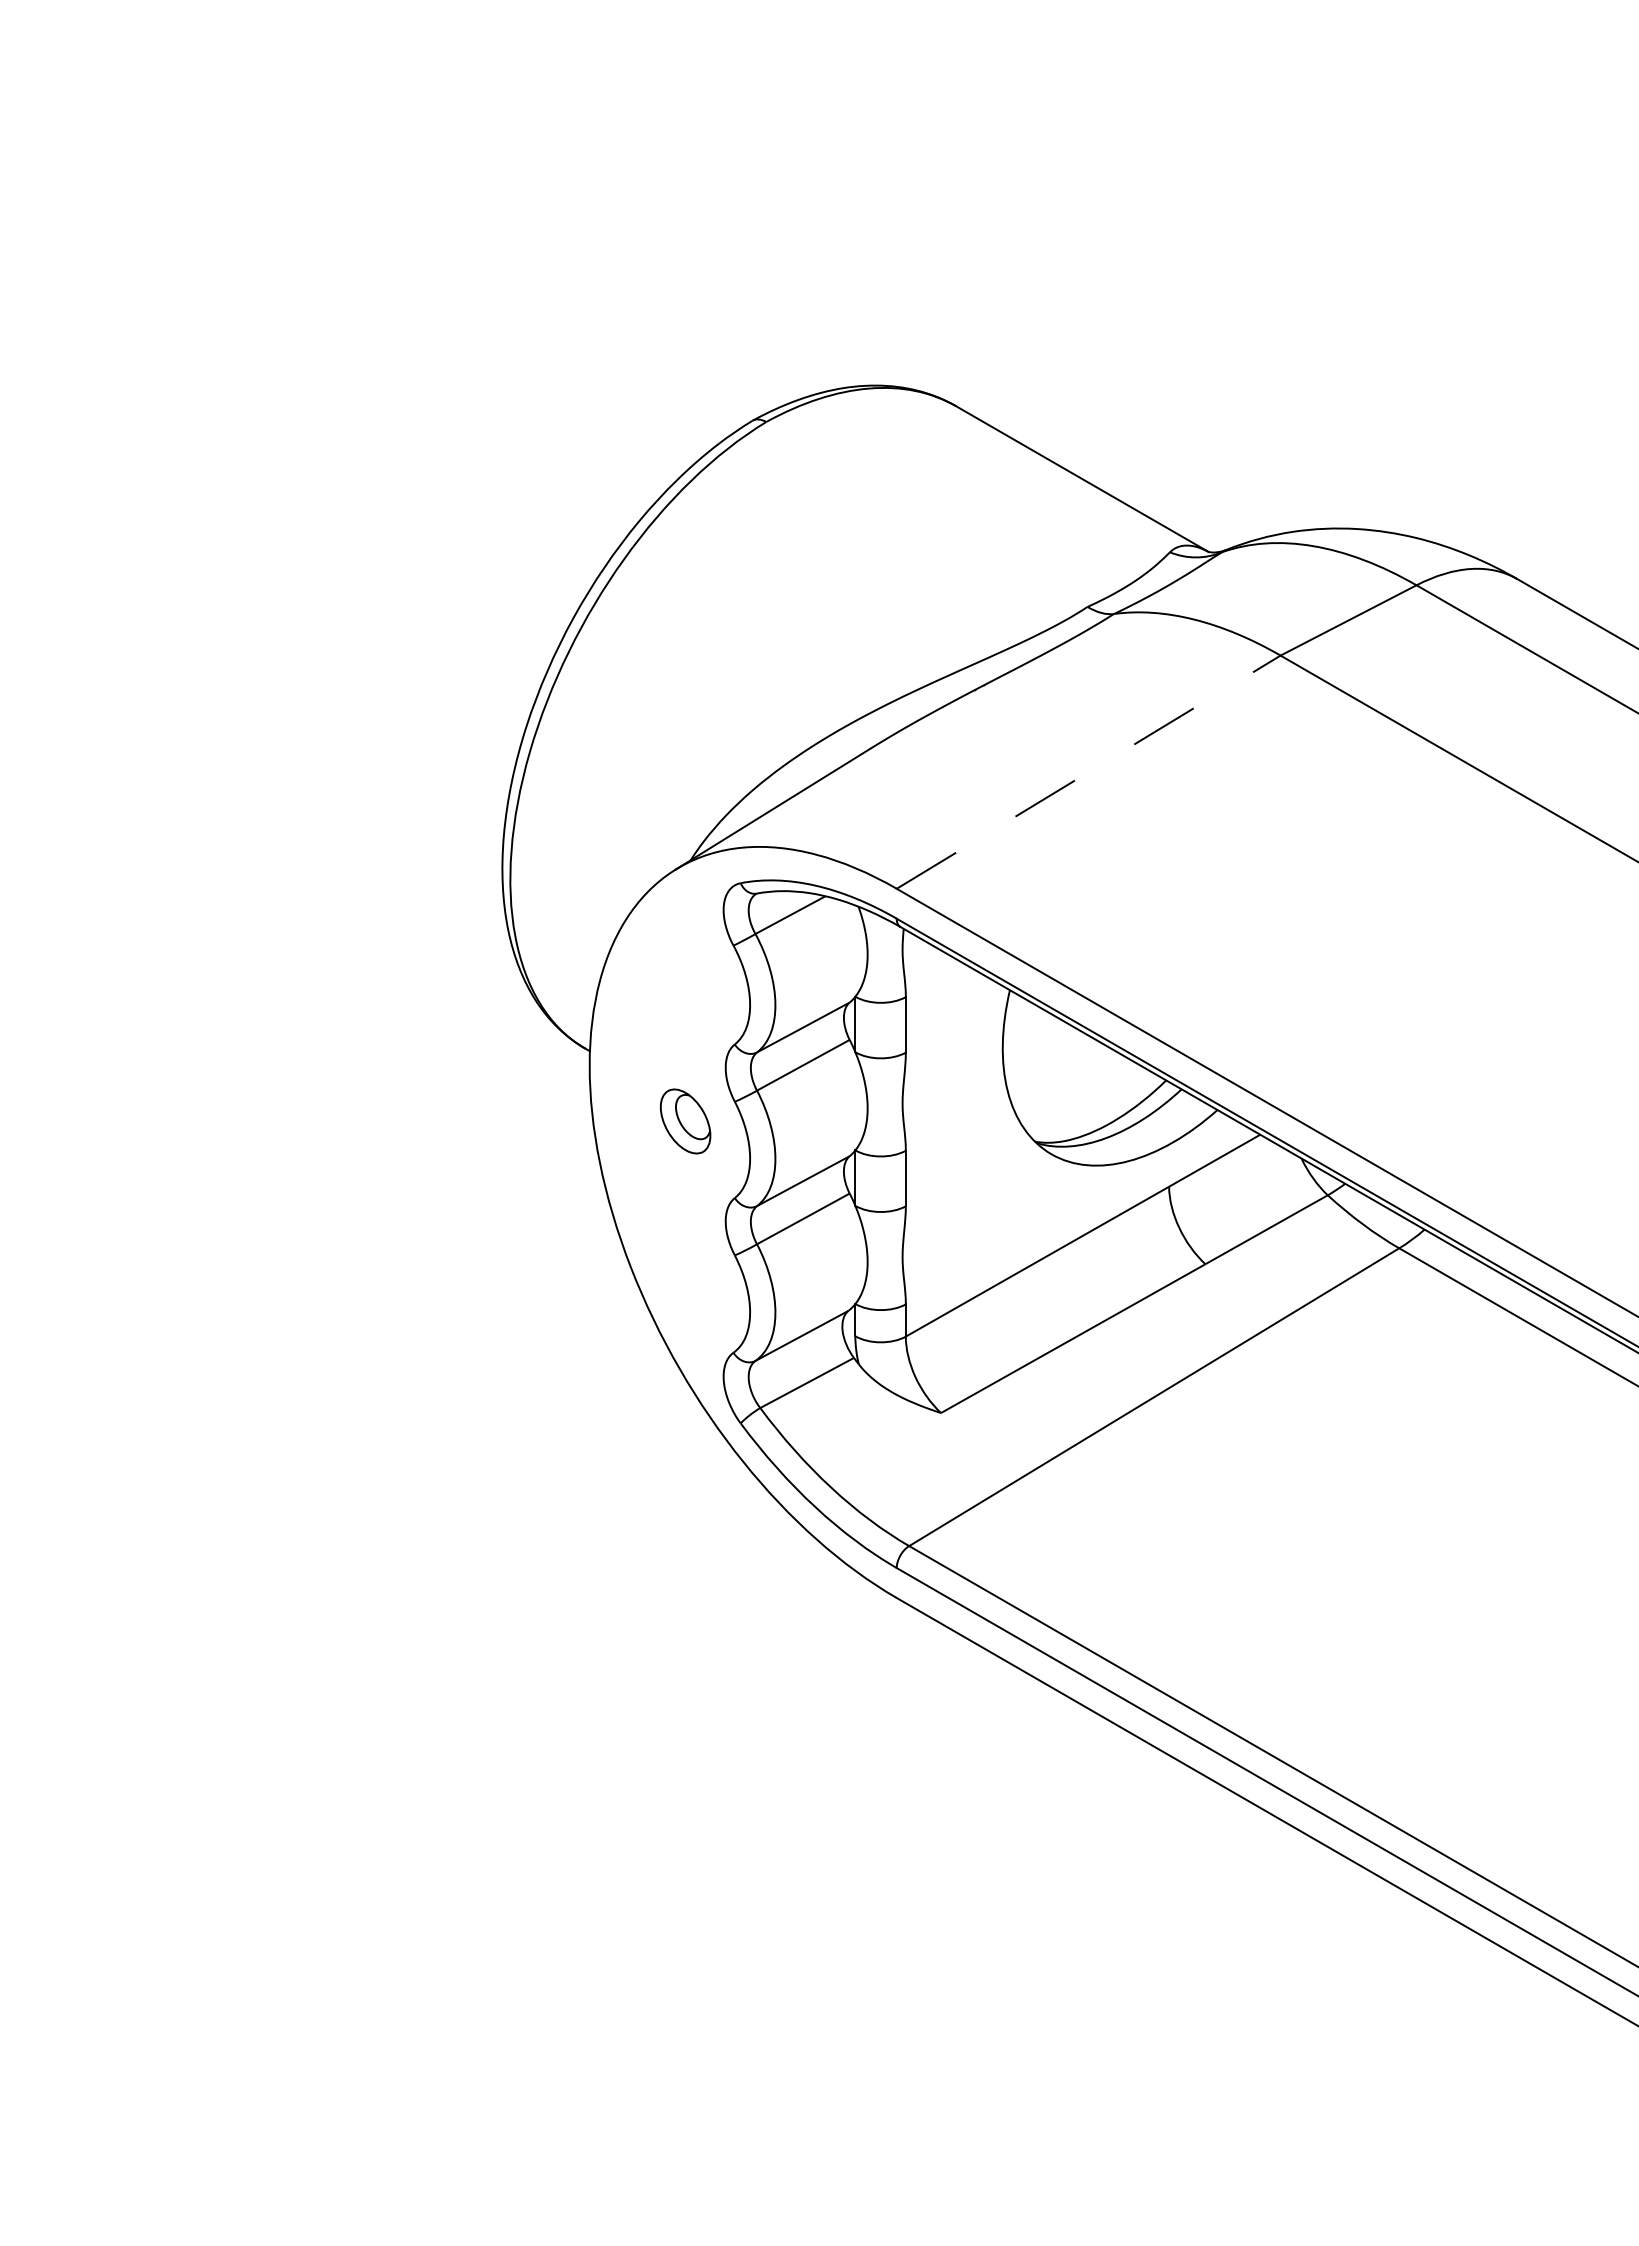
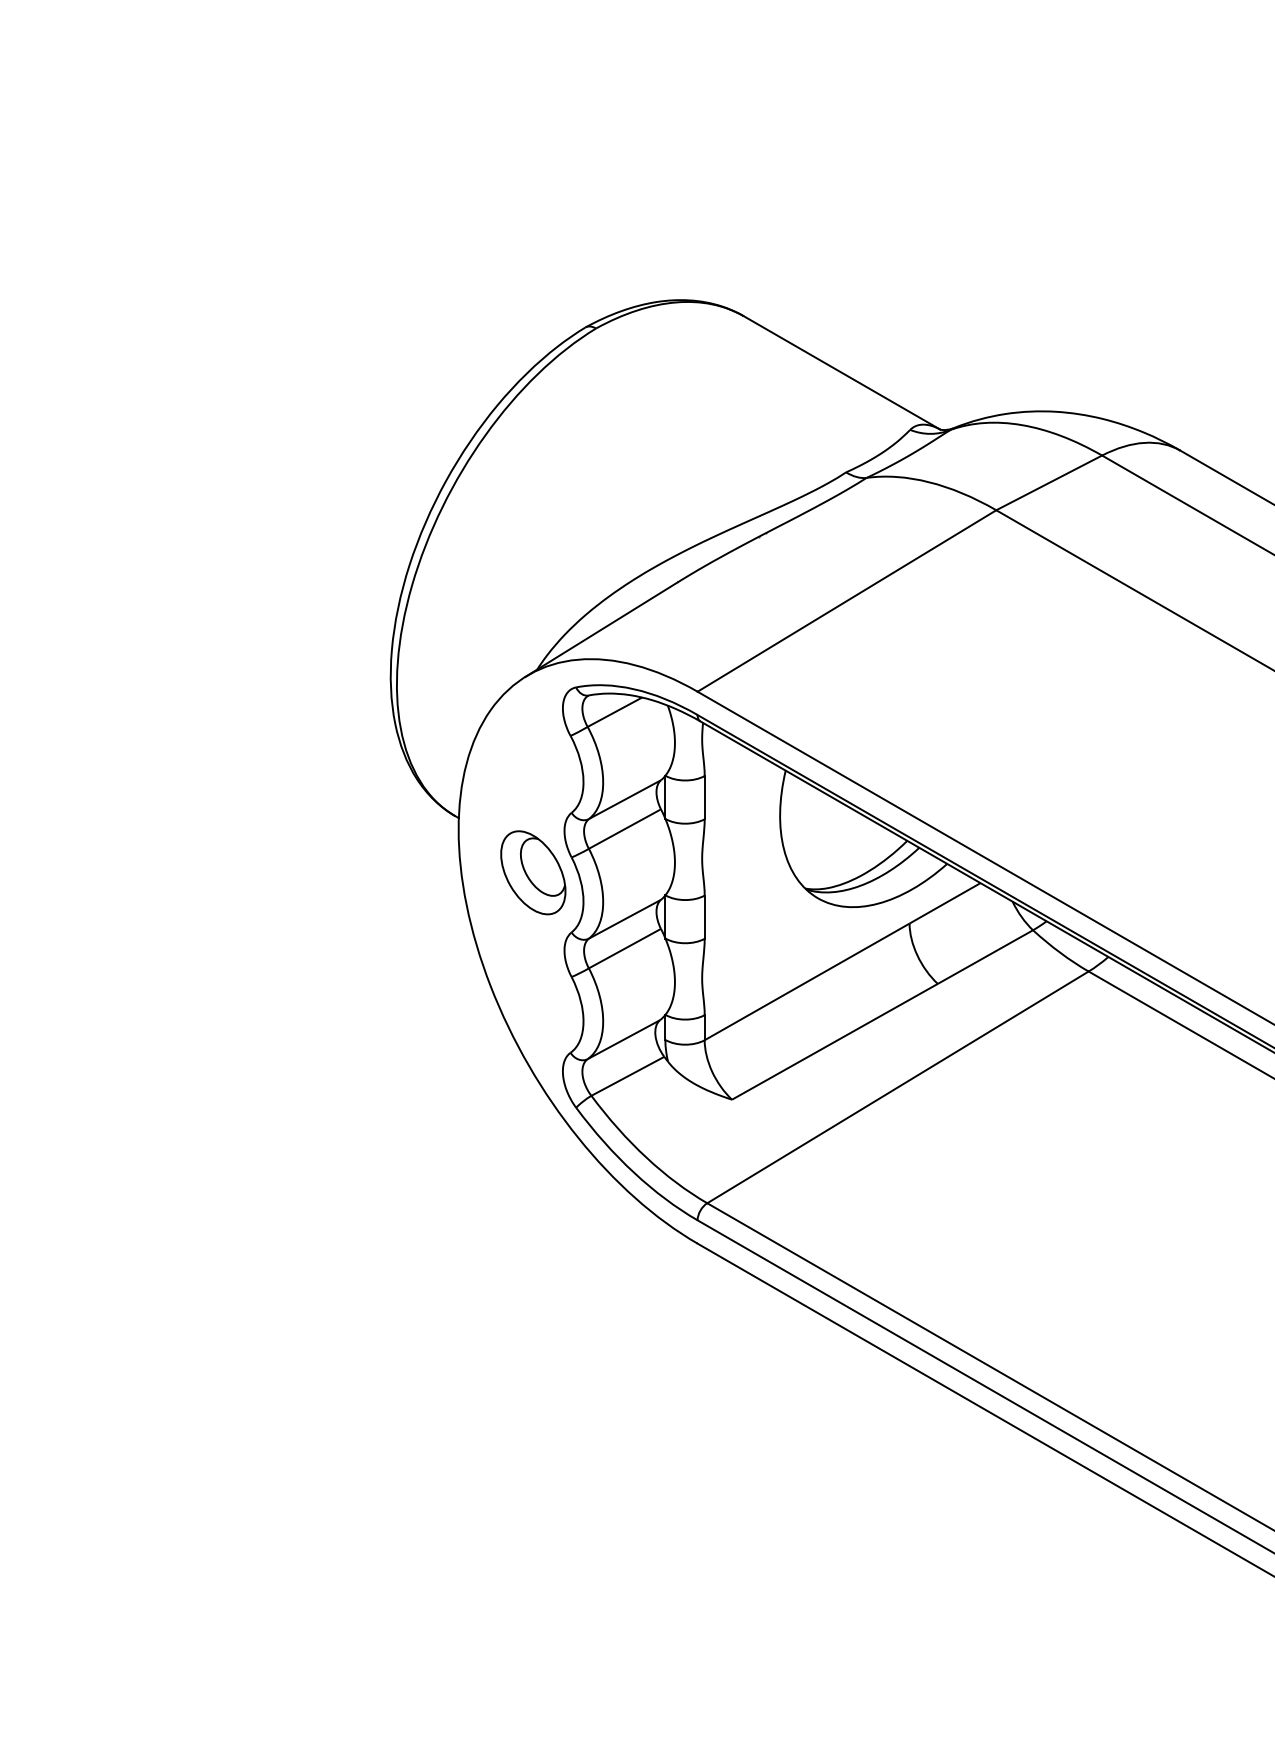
line: (1088, 772) -> (846, 601), dashed -> solid
part: (685, 1121) -> (533, 872), size x1.67

